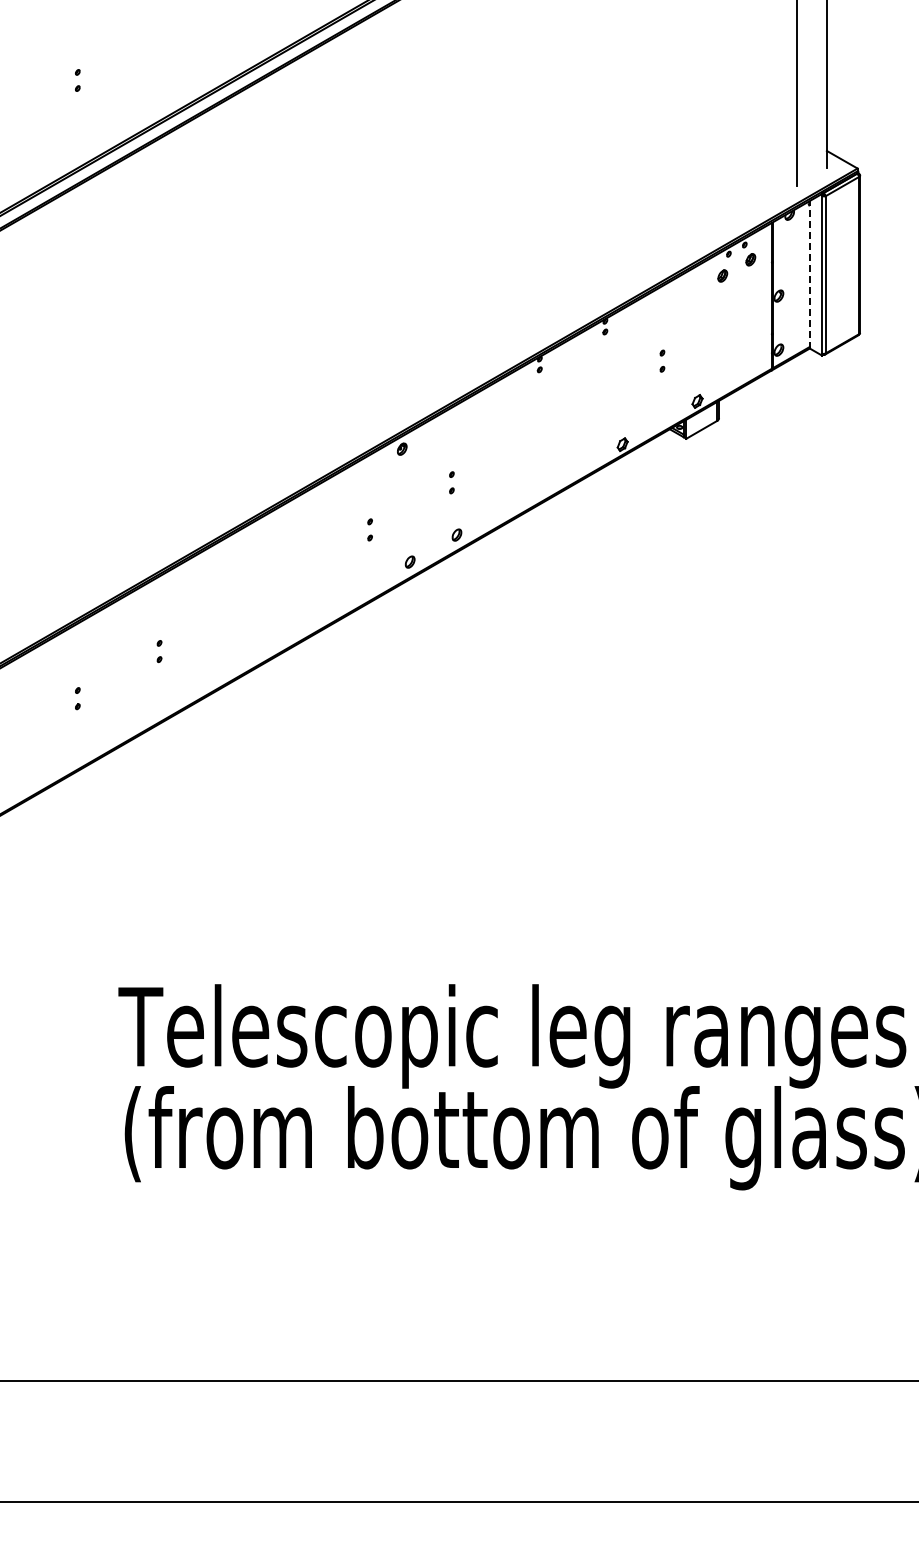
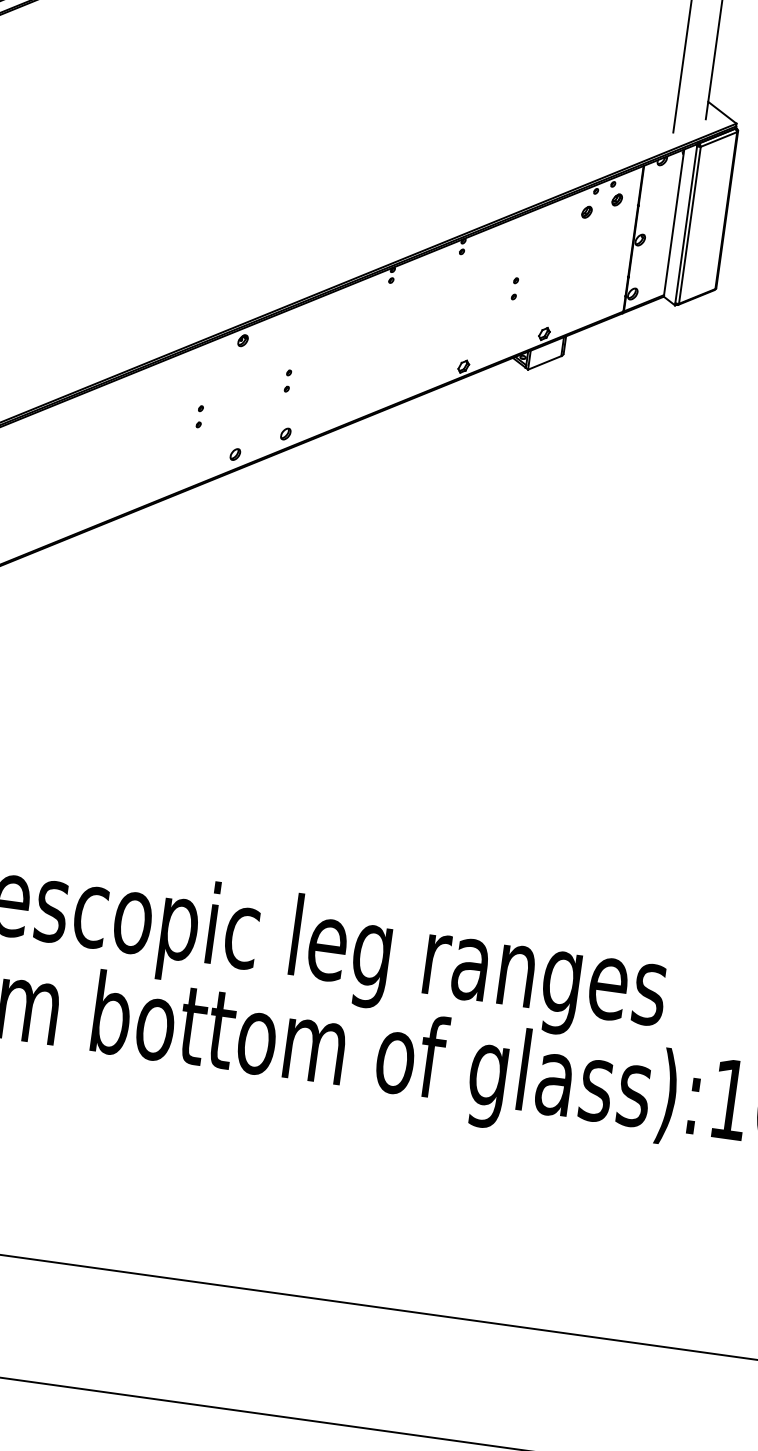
line: (809, 274) -> (673, 222), dashed -> solid

